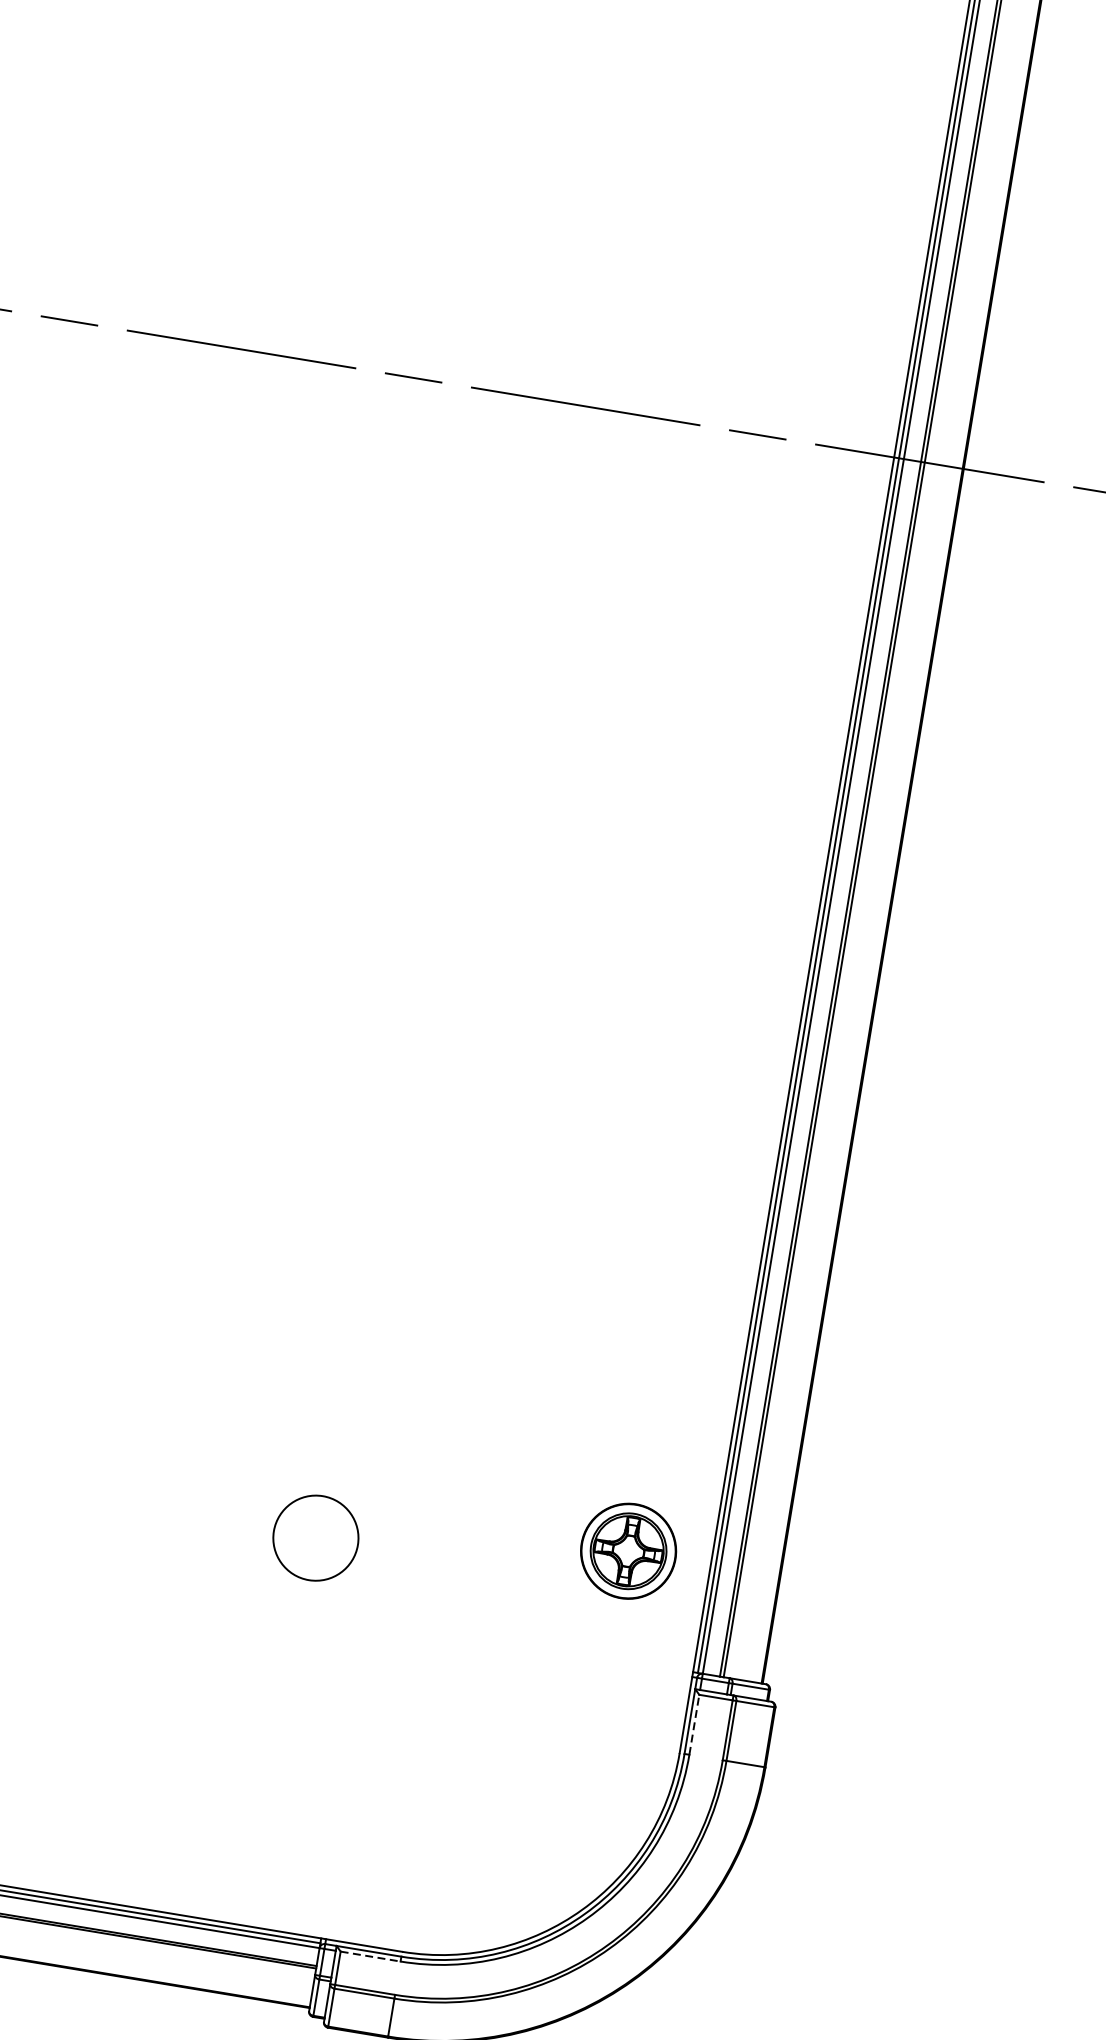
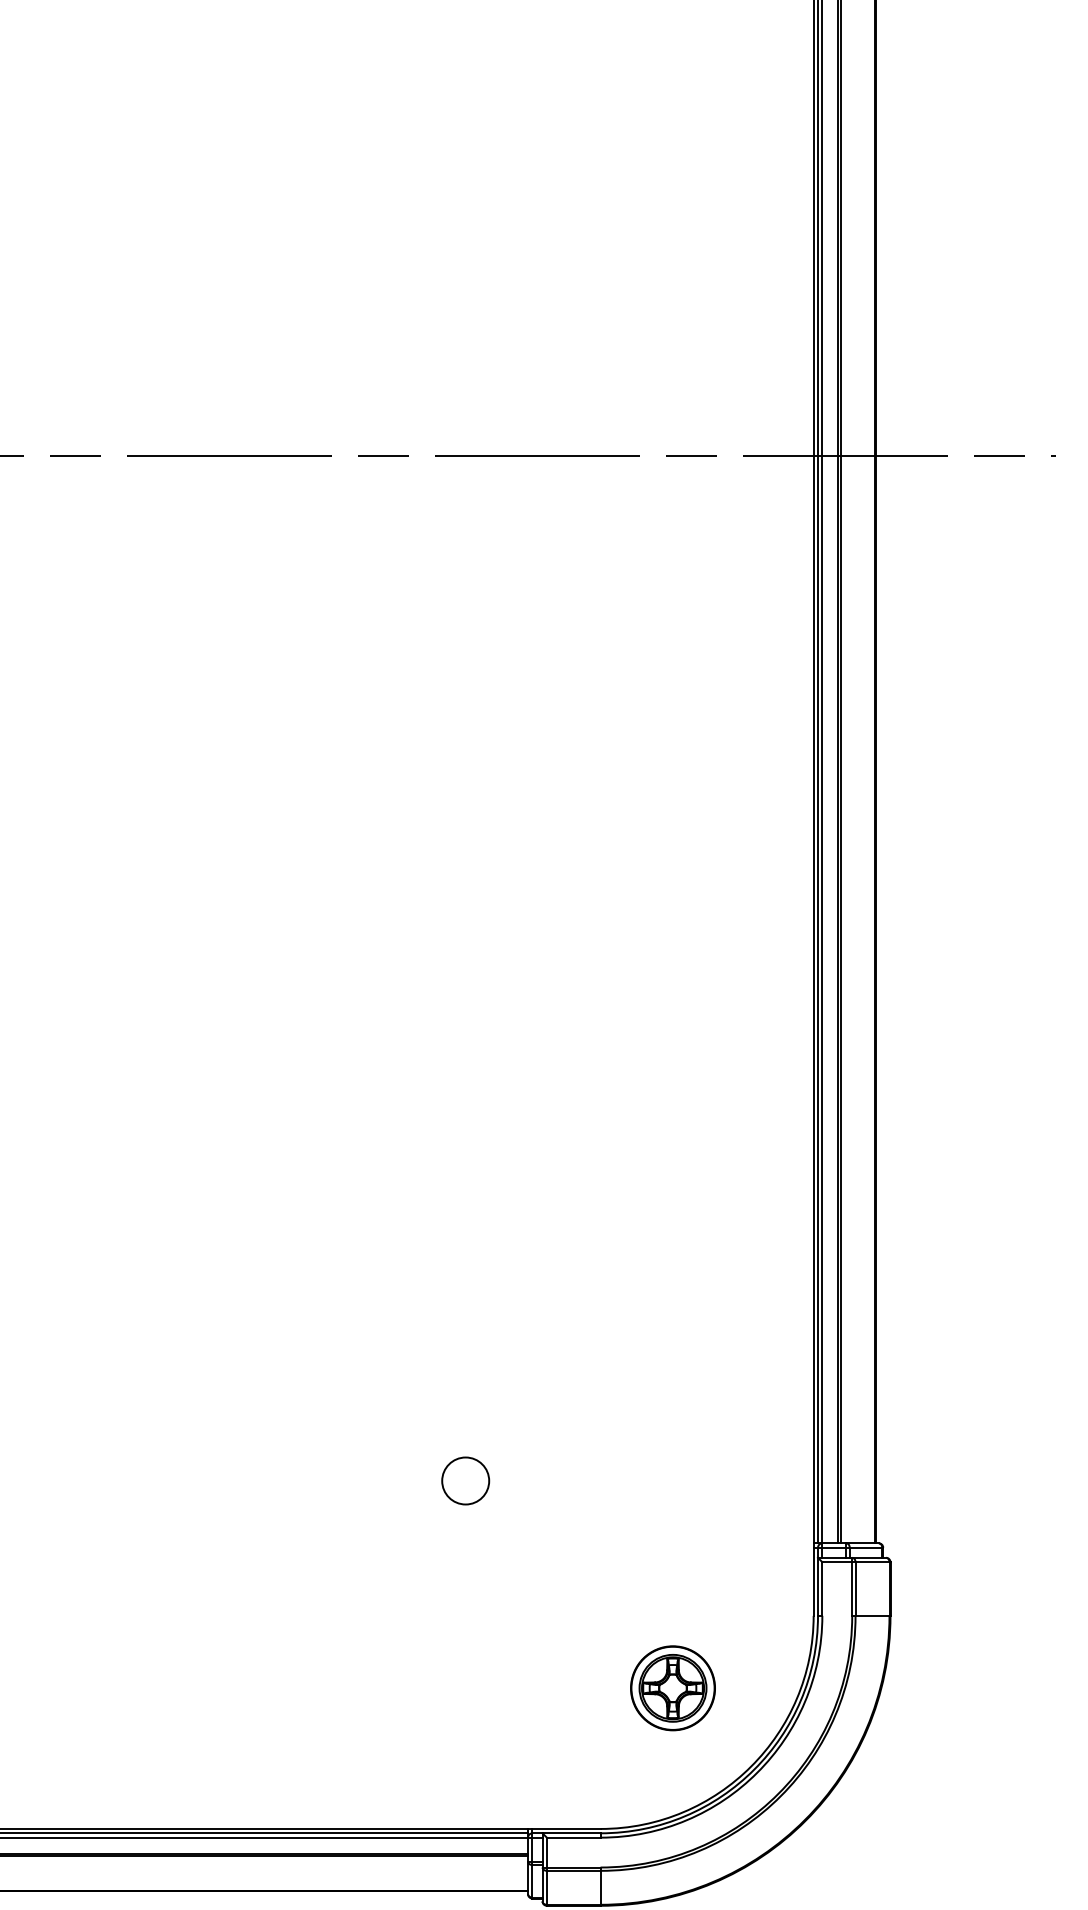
circle: (315, 1537) -> (465, 1480), size x0.62
part: (627, 1551) -> (672, 1688), moved
line: (694, 1725) -> (822, 1589), dashed -> solid
line: (370, 1956) -> (573, 1837), dashed -> solid

